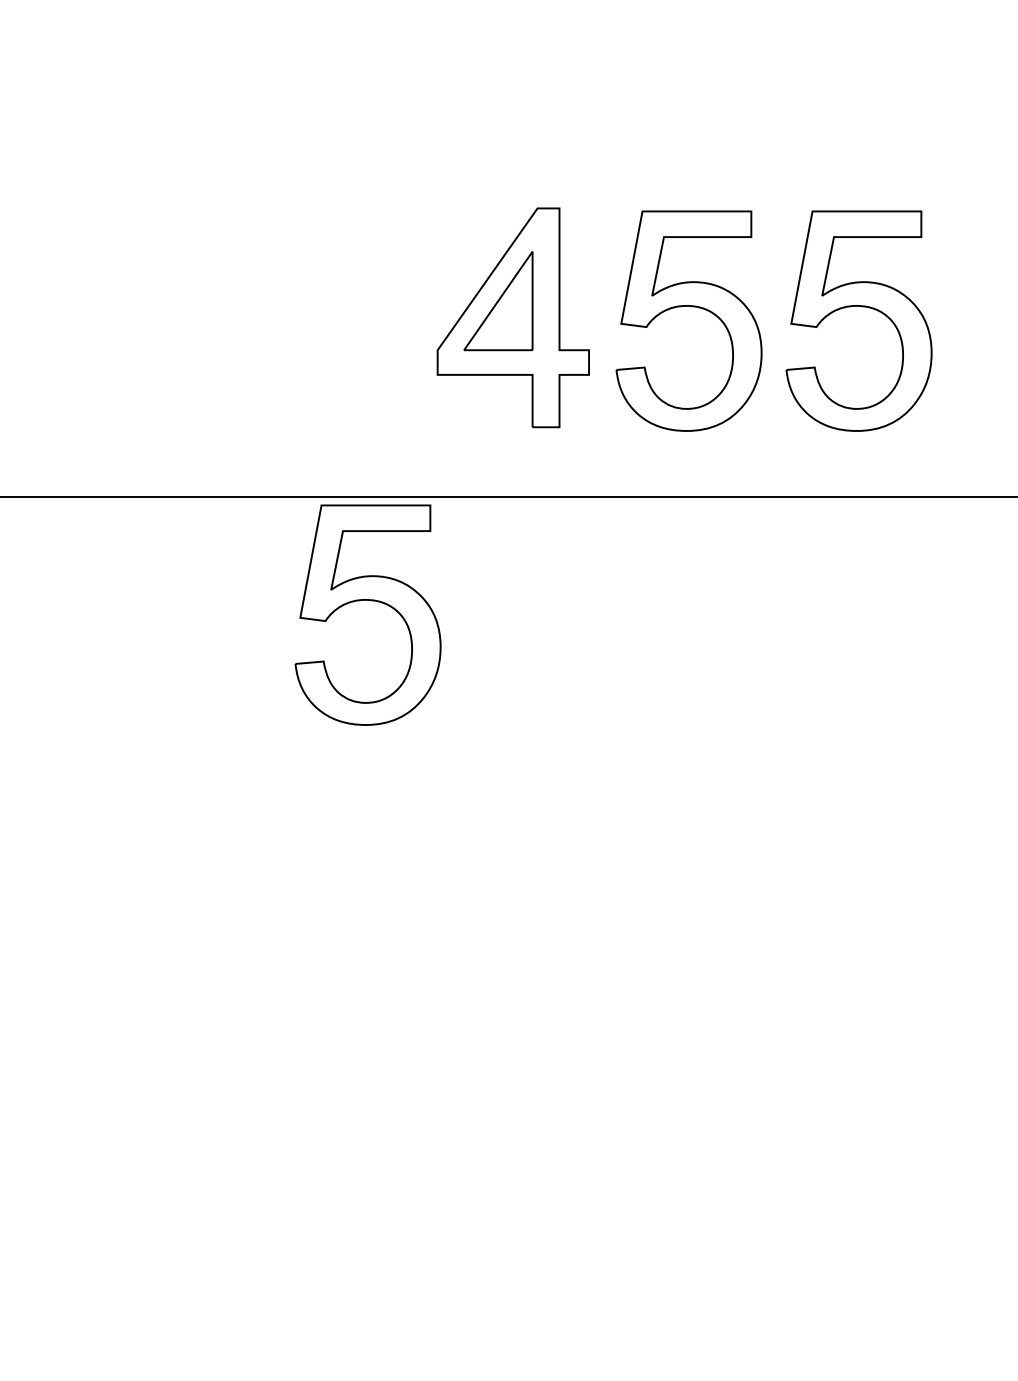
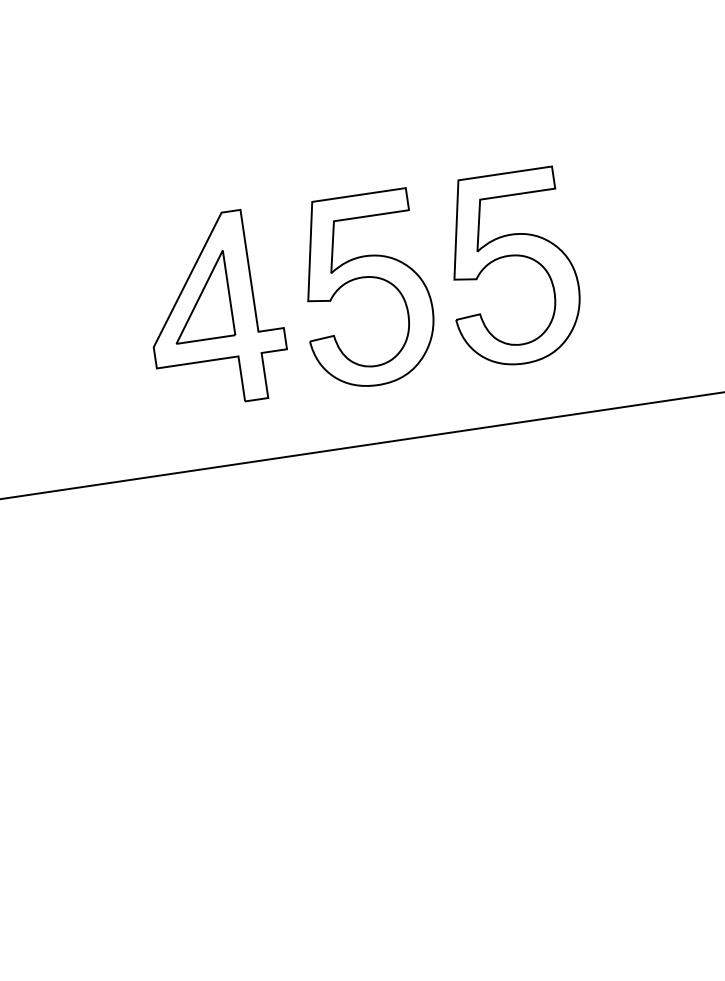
part: (371, 601) -> (128, 571), removed

